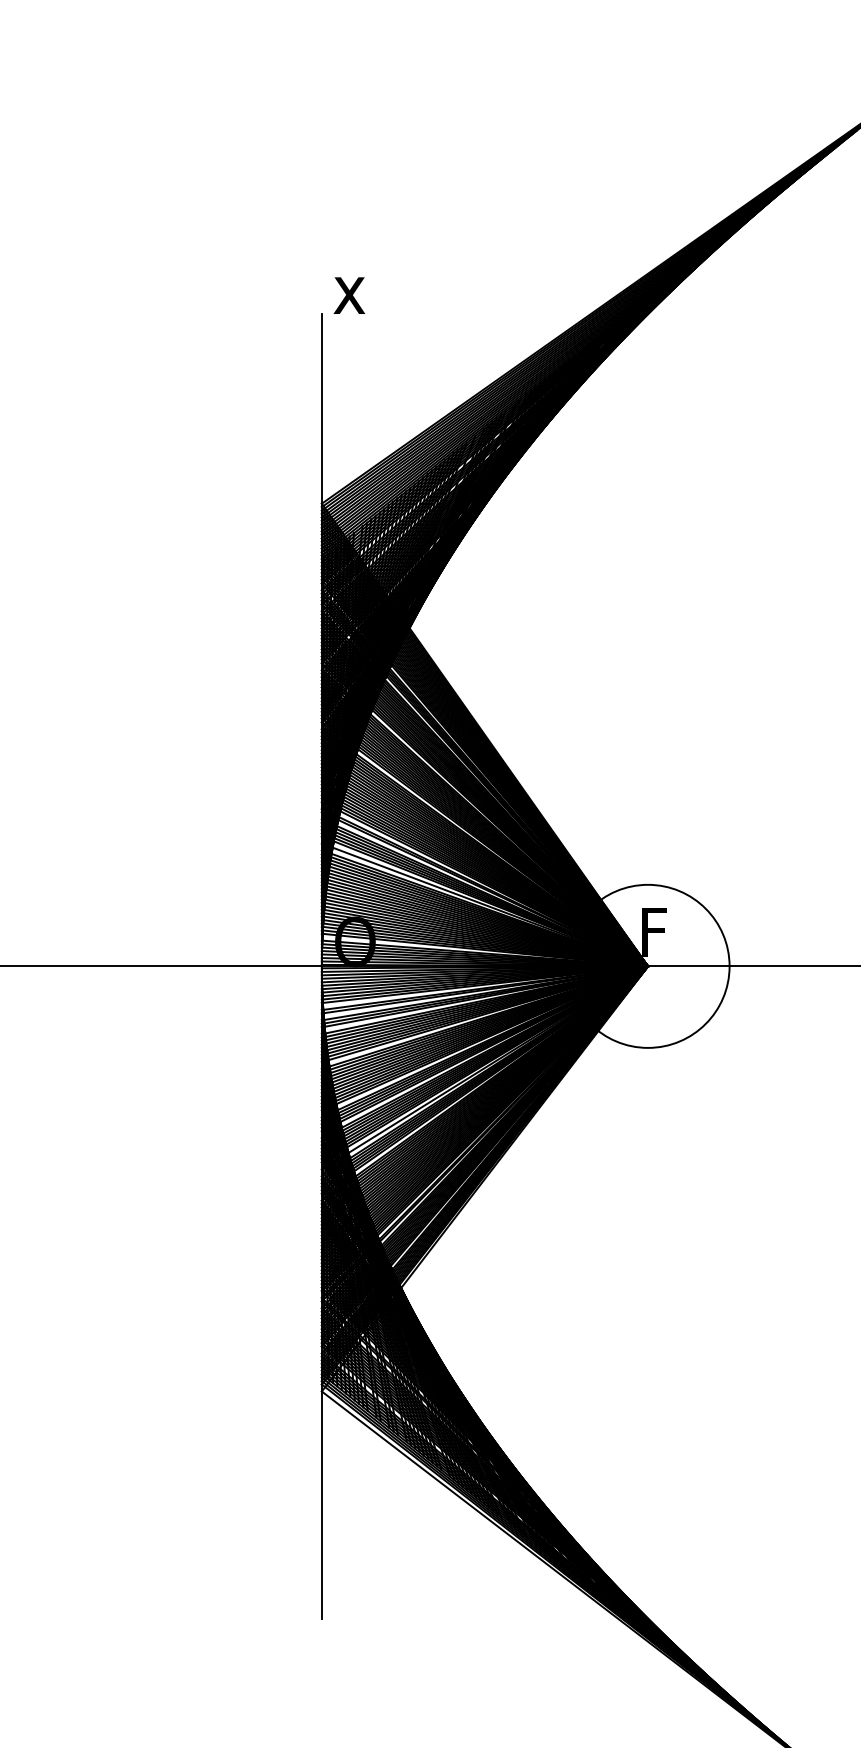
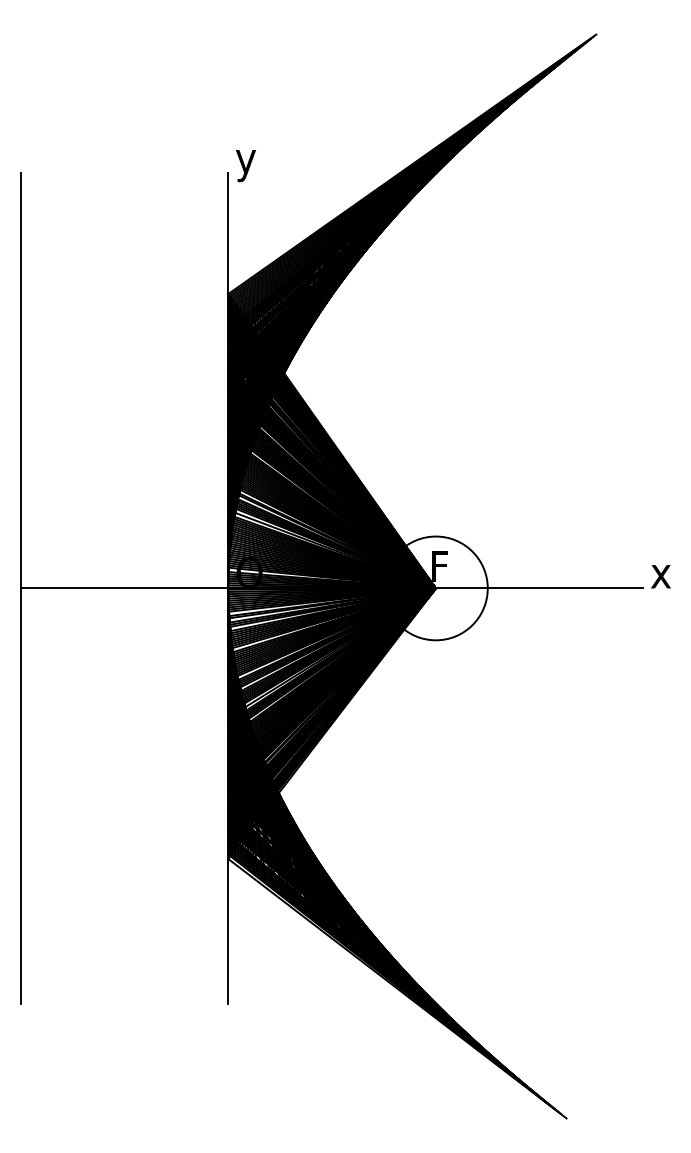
text: (348, 303) -> (245, 166), x -> y

